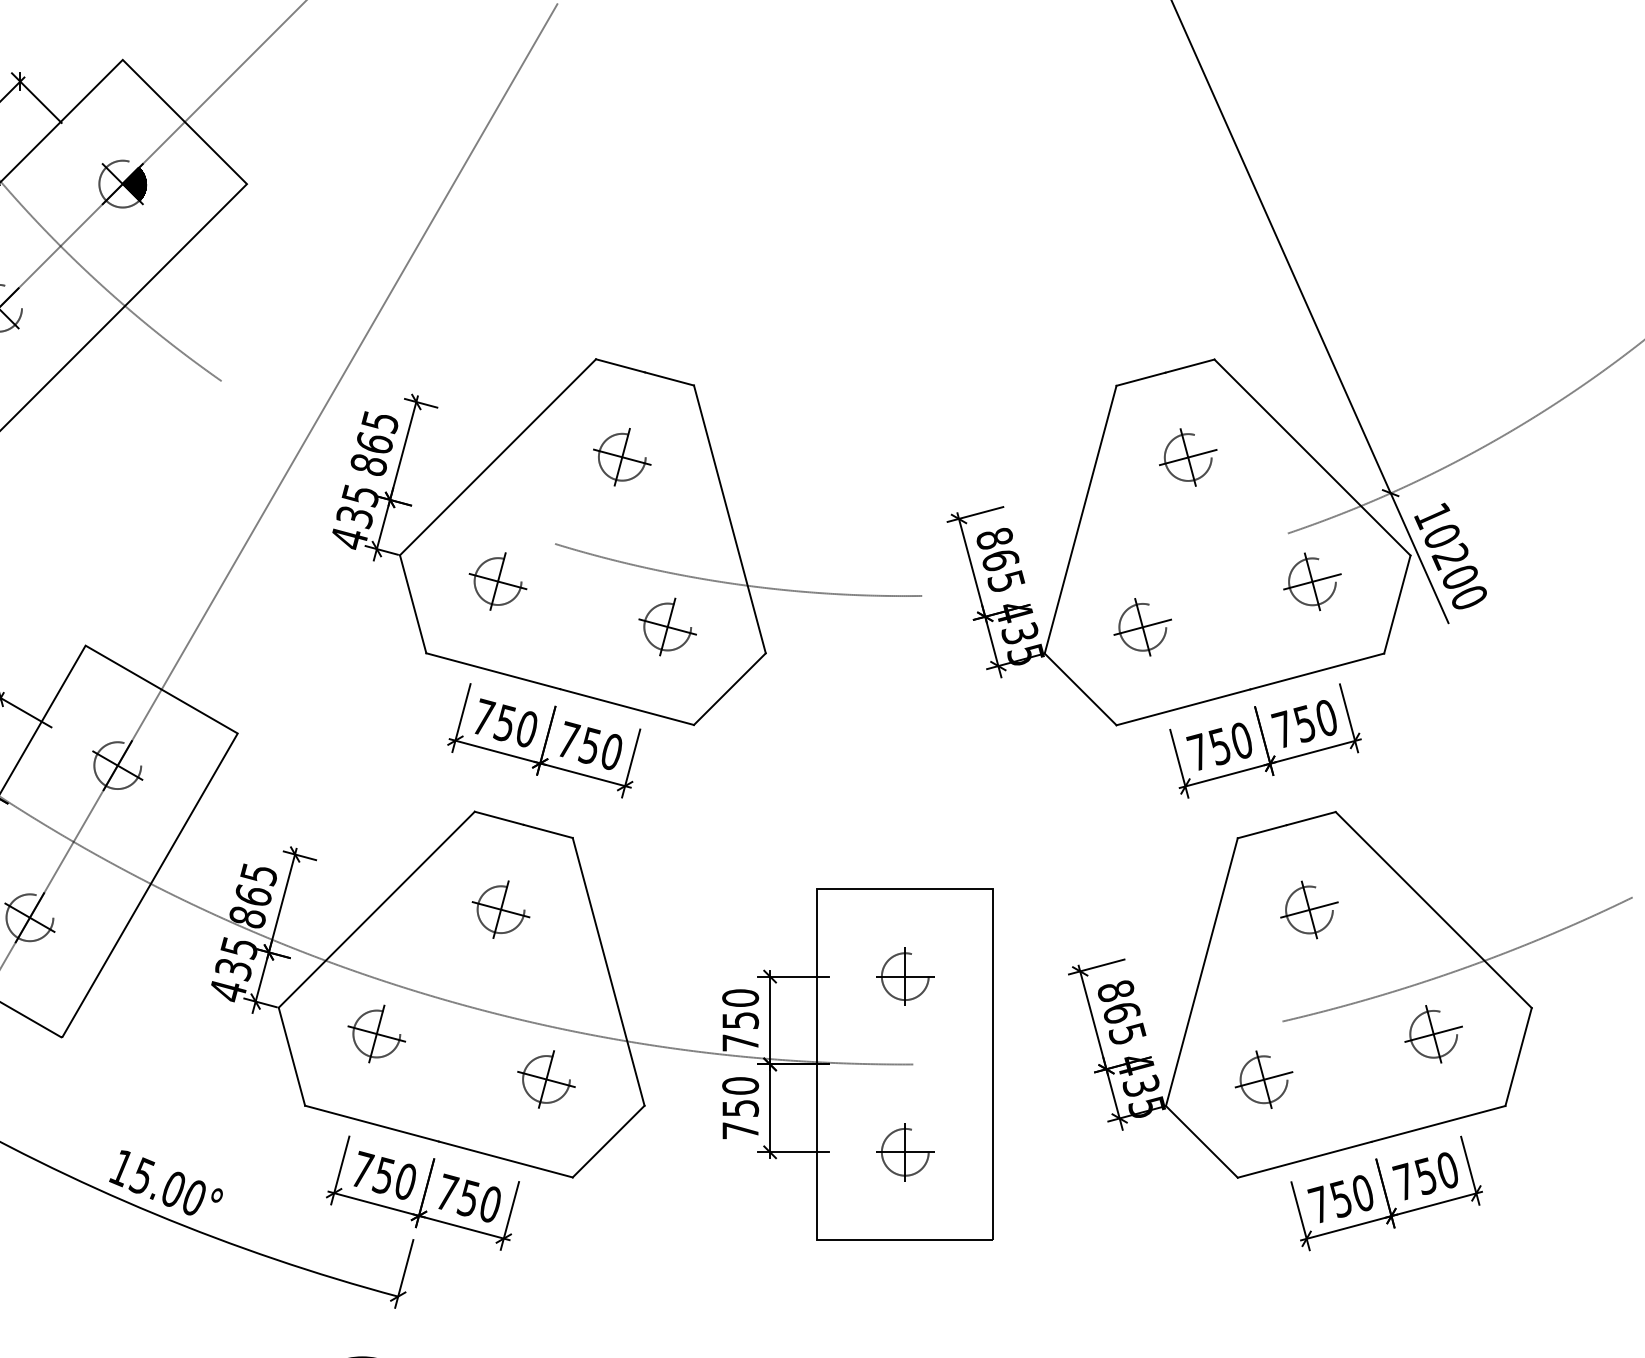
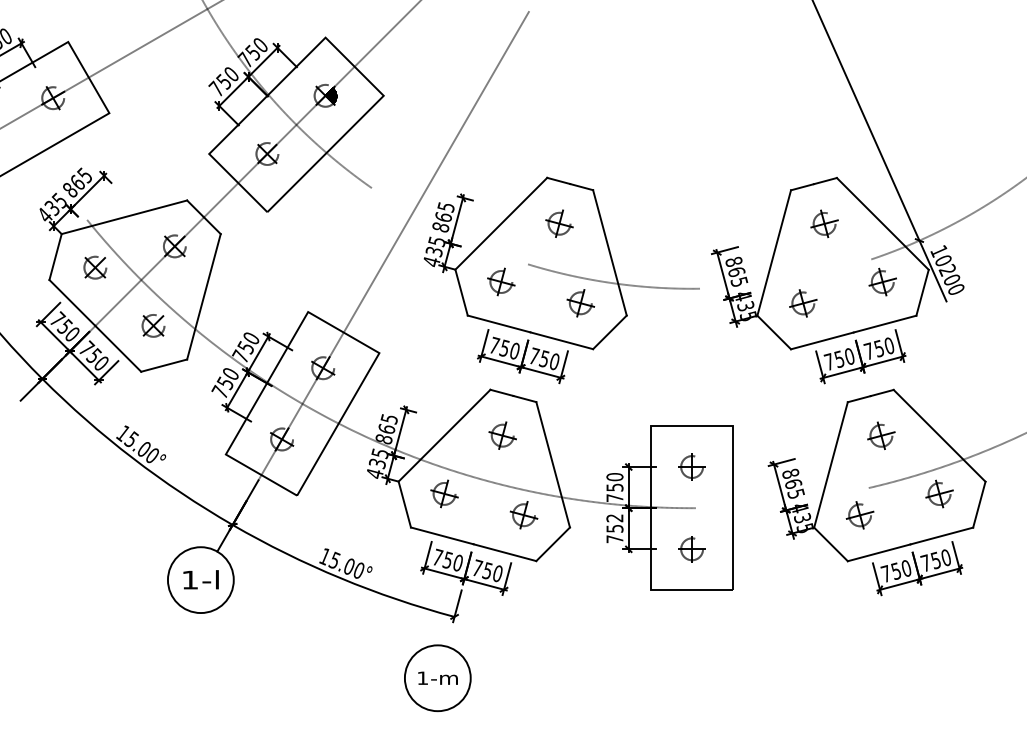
text: (739, 1086) -> (614, 518), 750 -> 752

